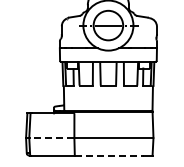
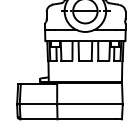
line: (51, 137) -> (38, 104), dashed -> solid
line: (110, 155) -> (87, 118), dashed -> solid

